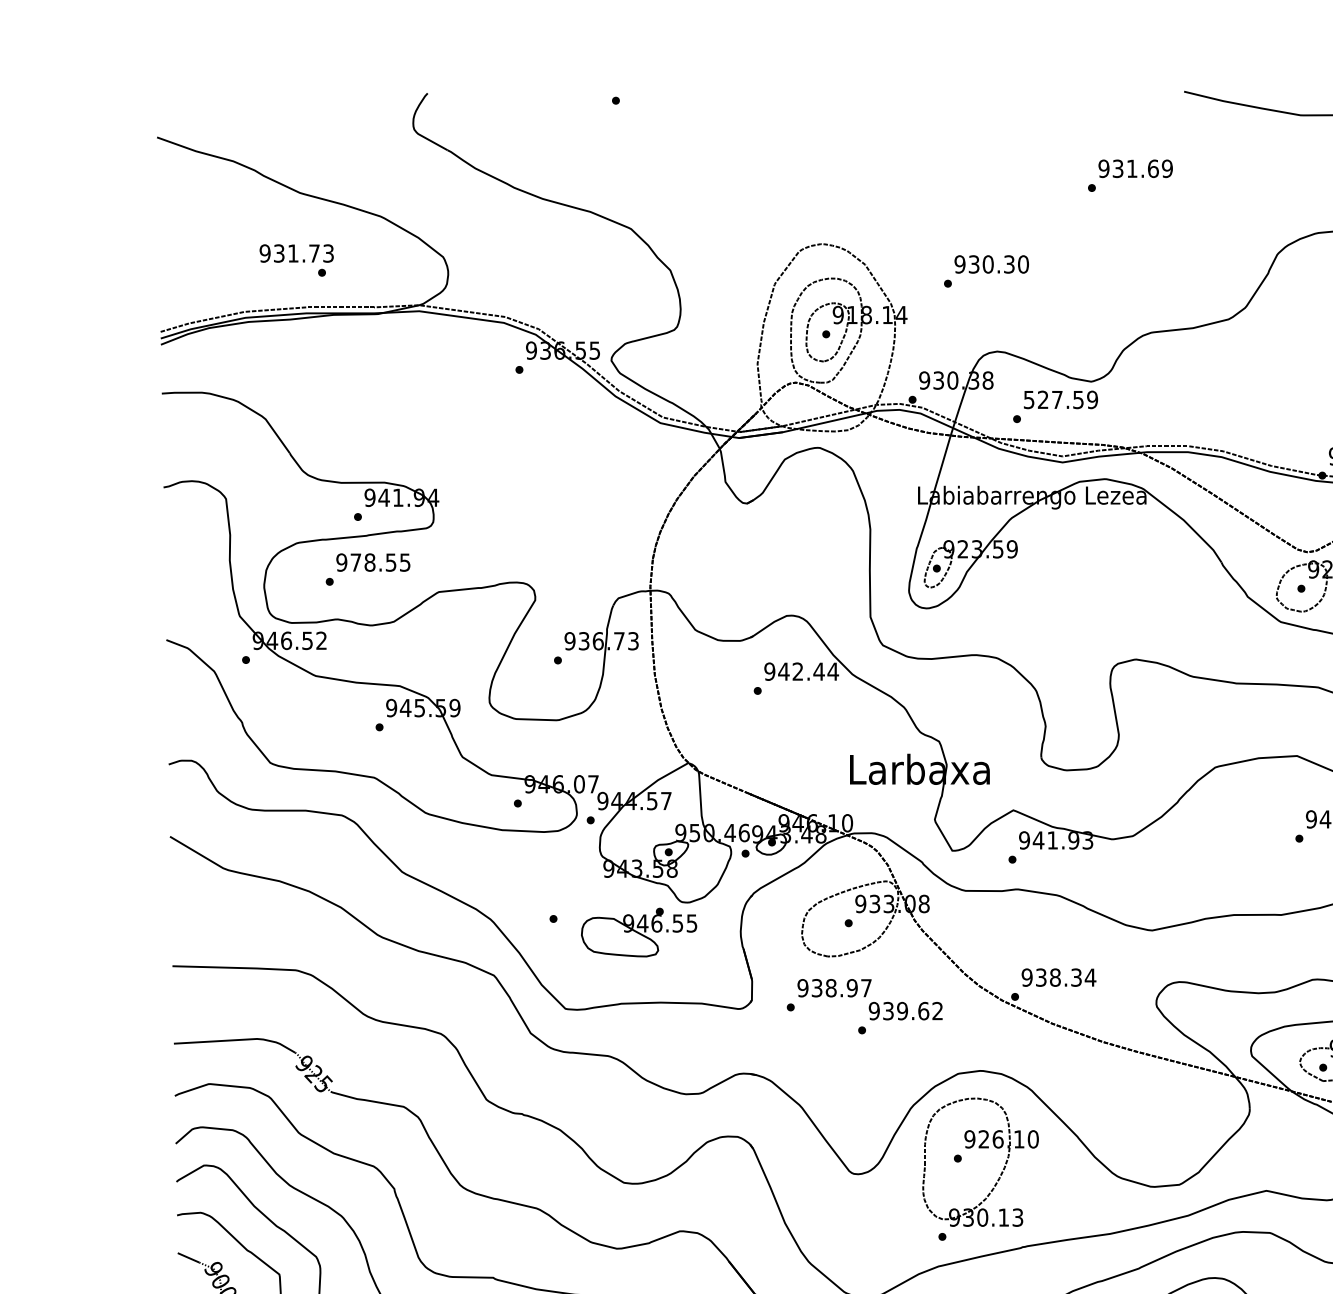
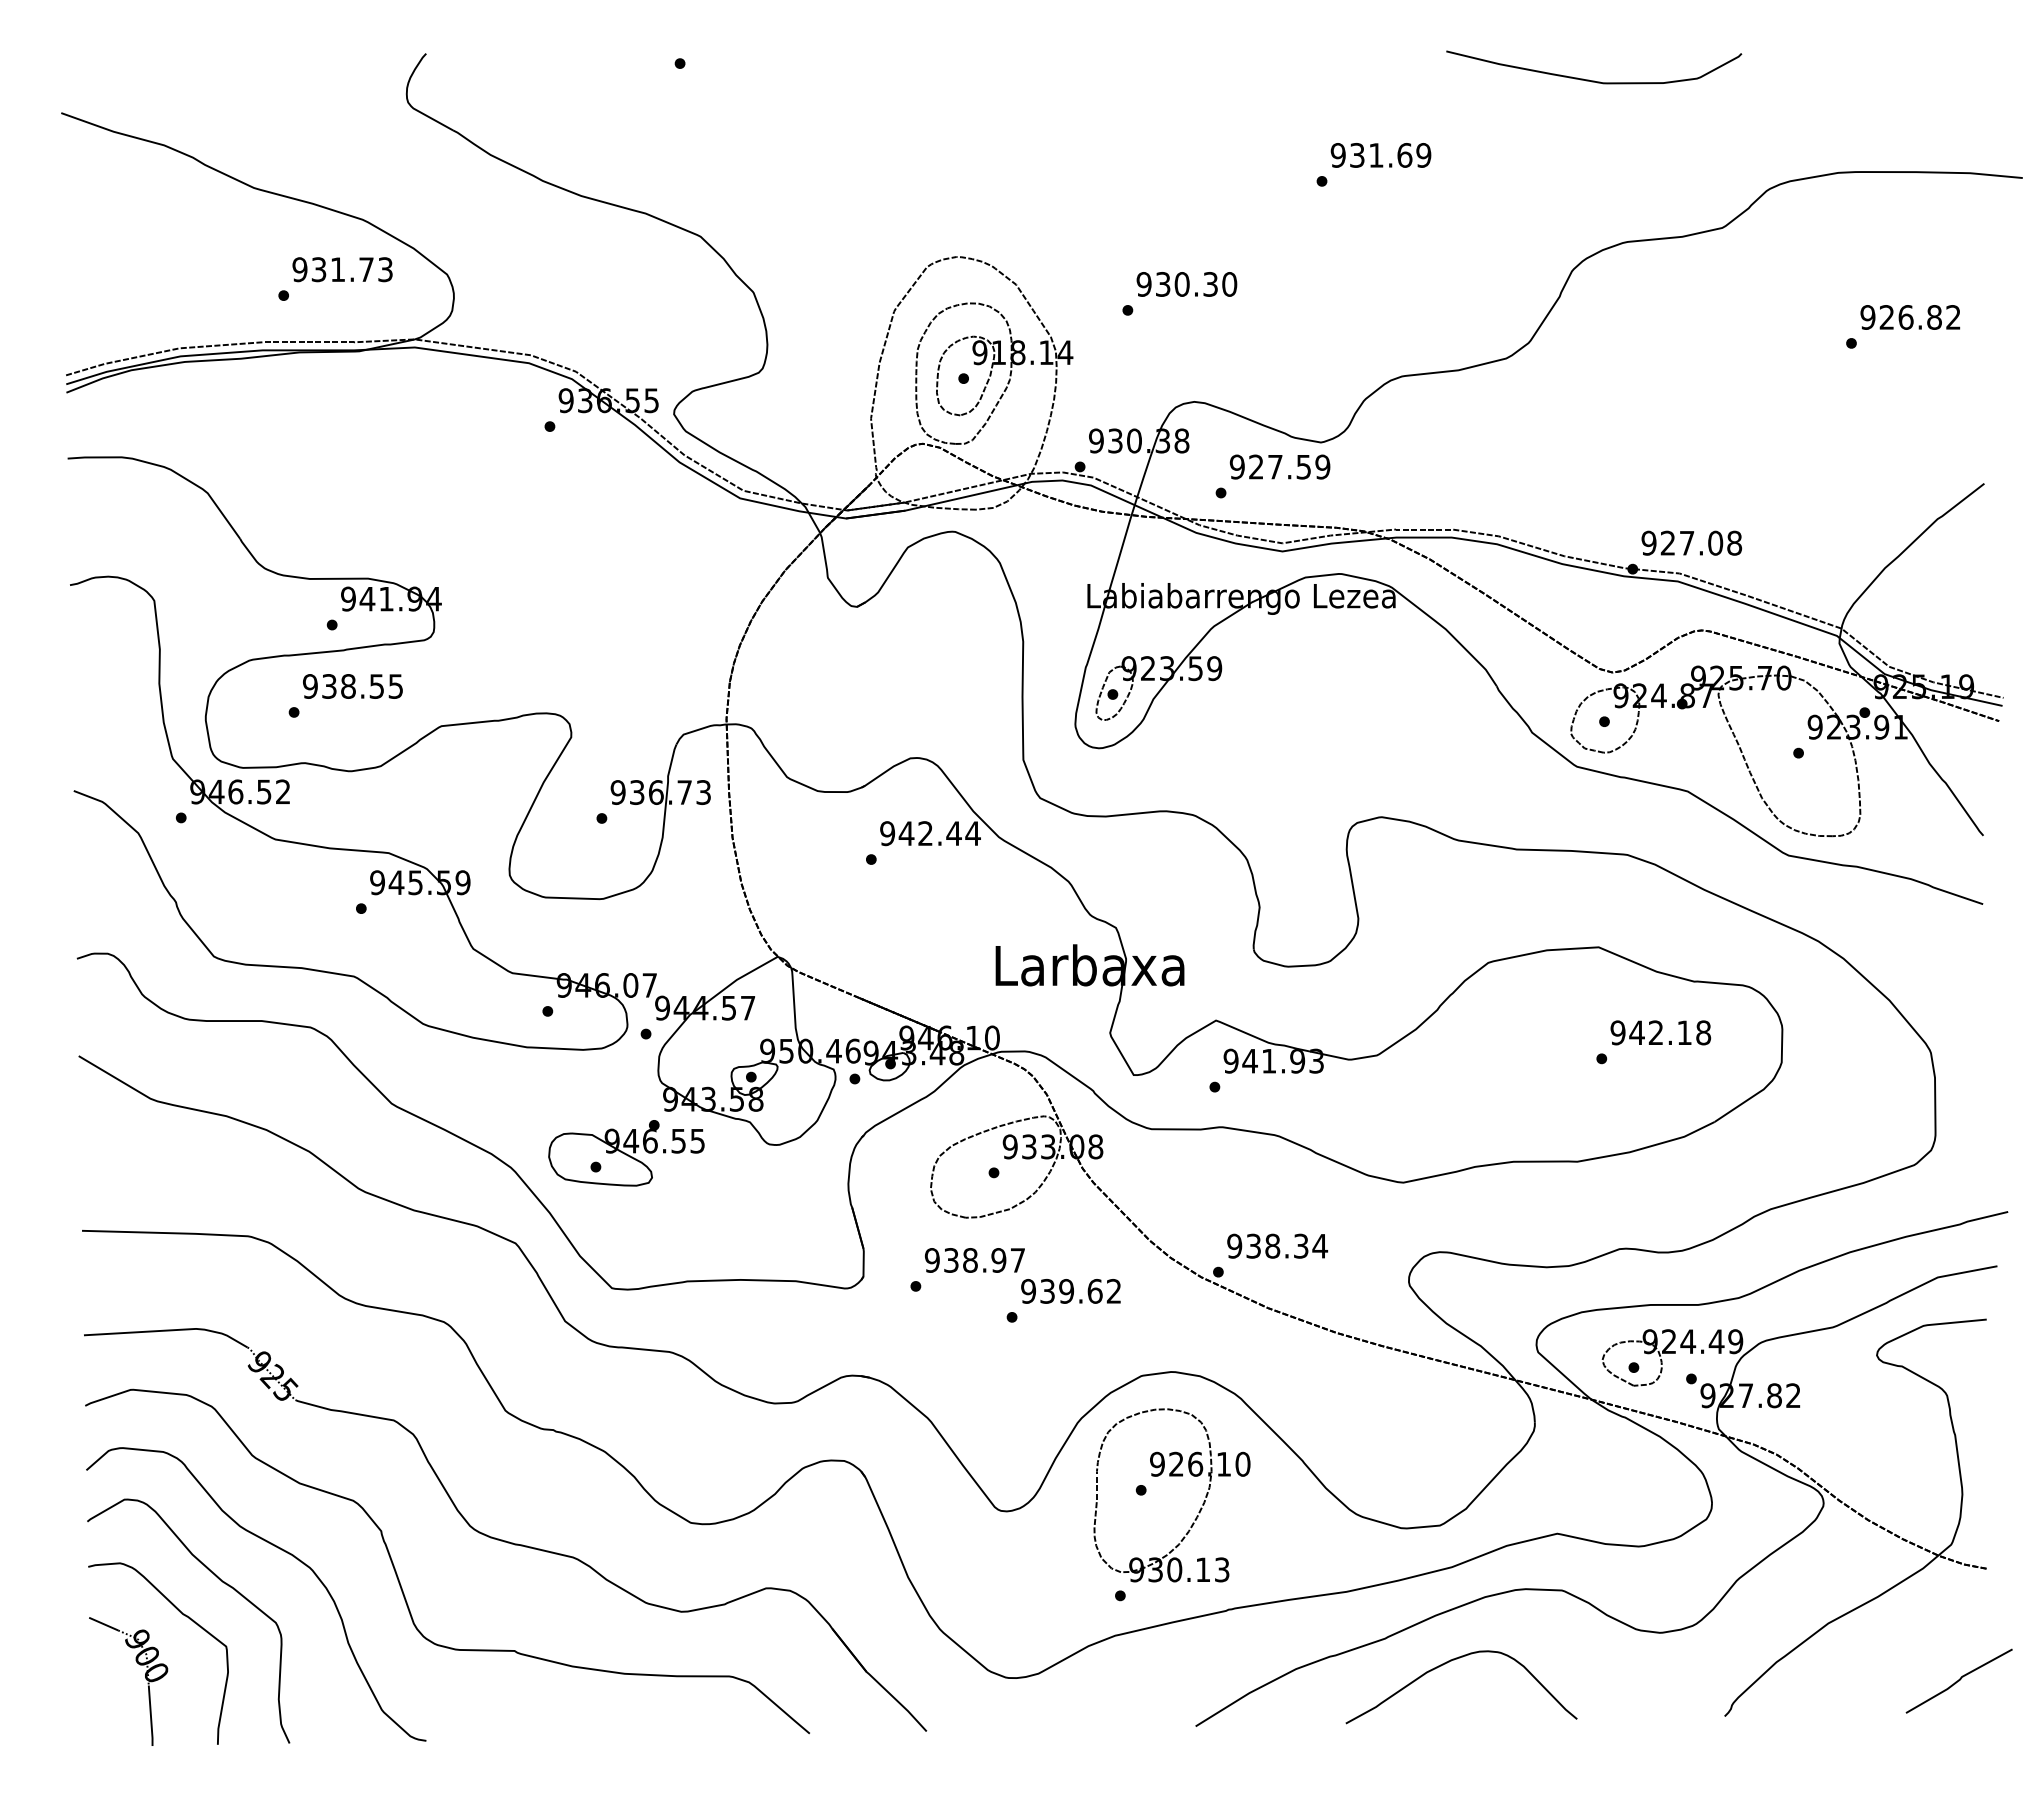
text: (296, 253) -> (342, 269), moved
text: (1028, 399) -> (1236, 466), 527.59 -> 927.59
text: (355, 562) -> (329, 686), 978.55 -> 938.55
part: (639, 932) -> (626, 1153), moved

